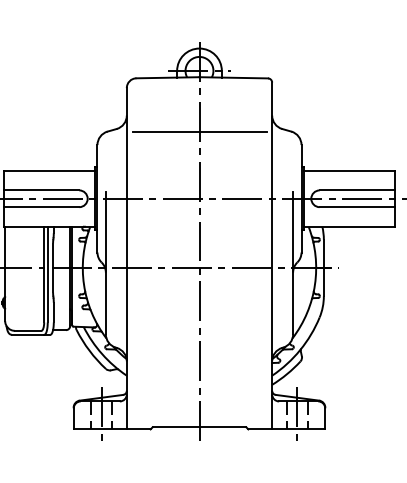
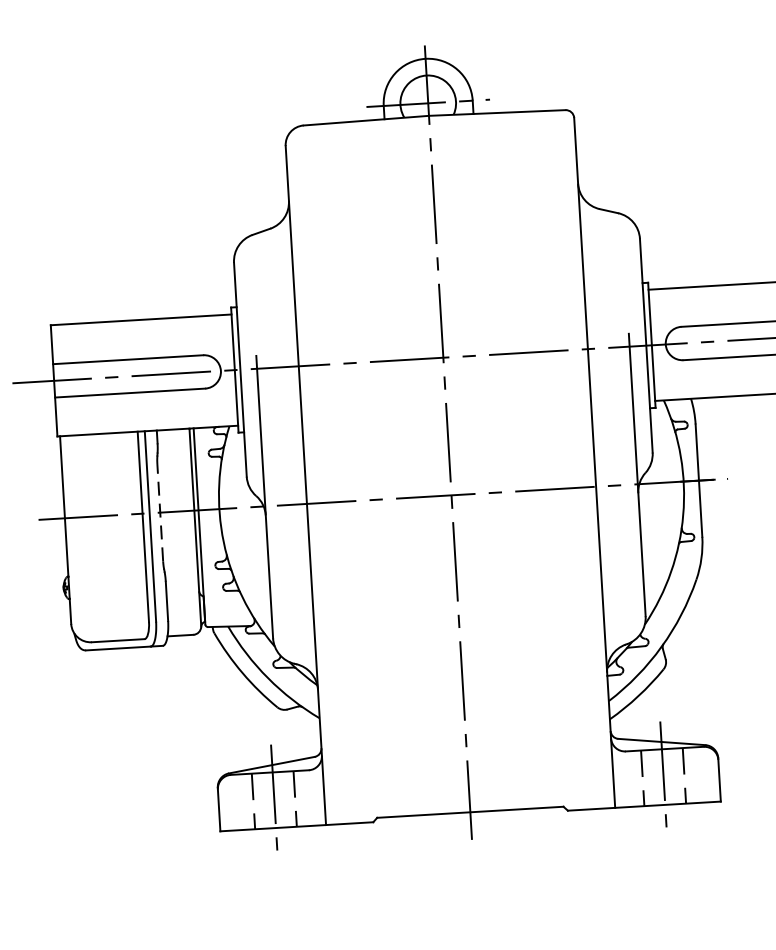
line: (199, 131) -> (435, 223), removed
line: (53, 267) -> (161, 511), solid -> dashed

